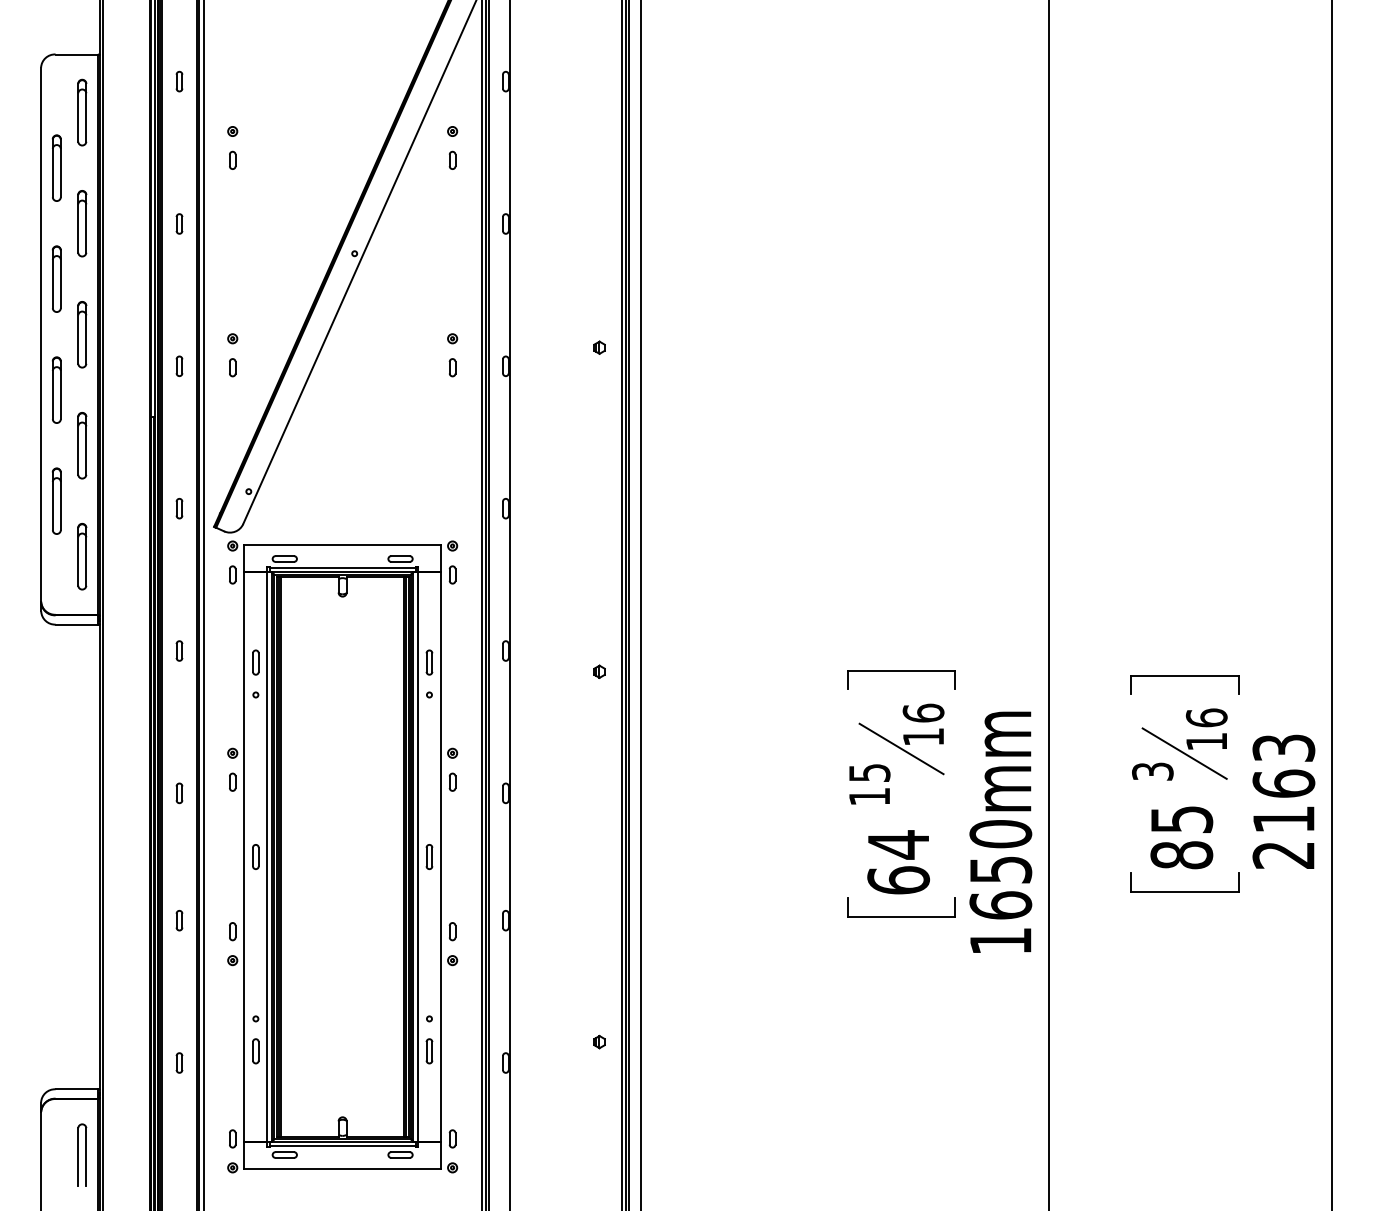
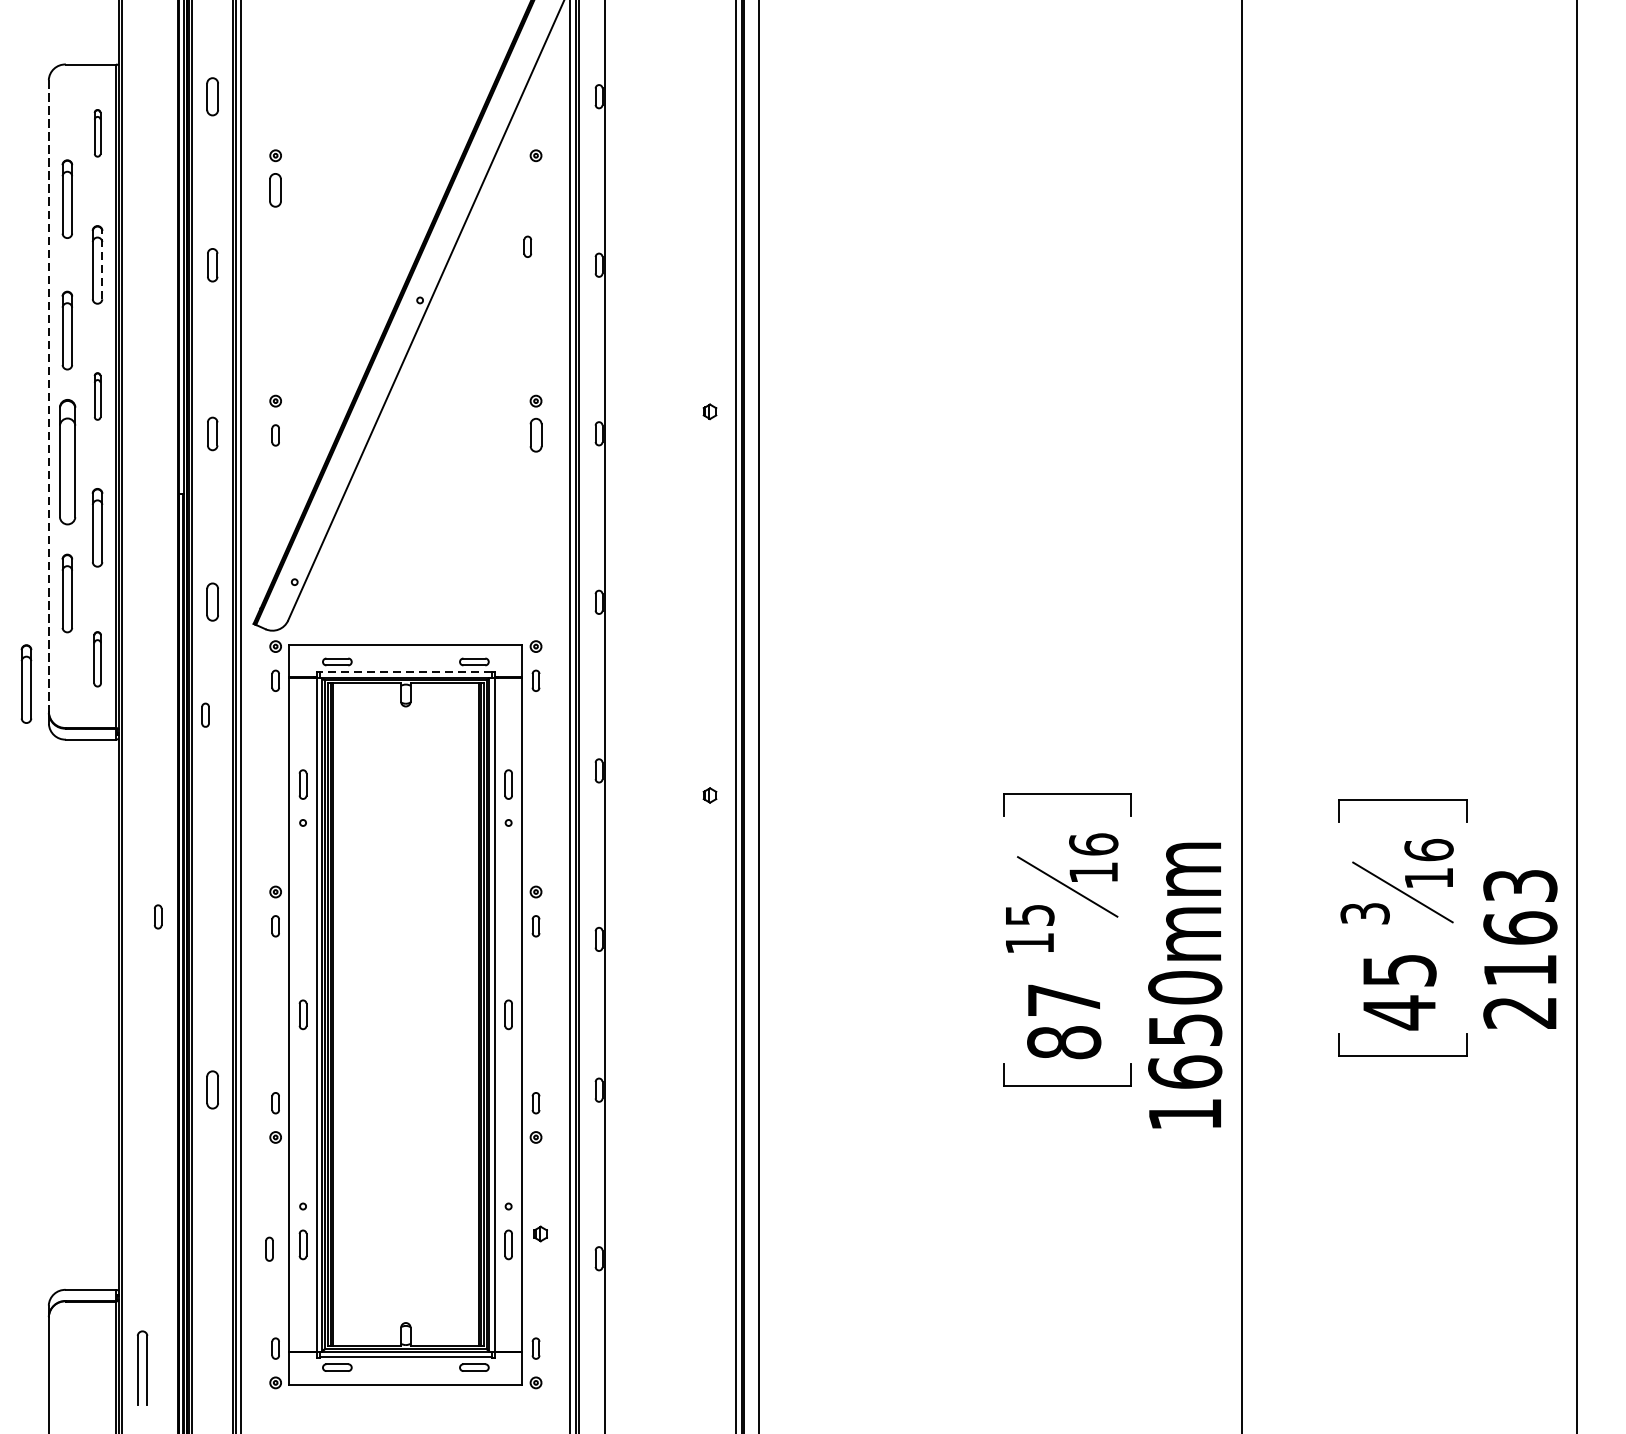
part: (179, 81) -> (212, 96), size x1.6
part: (82, 112) -> (97, 133), size x0.6
part: (232, 159) -> (275, 188), size x1.6
part: (452, 159) -> (527, 245), moved
line: (86, 223) -> (102, 264), solid -> dashed
part: (179, 223) -> (212, 264), size x1.4
line: (41, 334) -> (49, 396), solid -> dashed
part: (82, 334) -> (97, 396), size x0.6
part: (179, 365) -> (212, 432), size x1.4
part: (452, 367) -> (535, 435), size x1.6
part: (56, 389) -> (67, 461), size x1.6
part: (179, 508) -> (212, 602), size x1.6
part: (82, 556) -> (97, 658), size x0.7
line: (342, 567) -> (405, 672), solid -> dashed
part: (22, 577) -> (26, 683), added
part: (179, 650) -> (205, 714), moved
part: (179, 793) -> (158, 917), moved
text: (1181, 855) -> (1399, 1013), 85 -> 45
text: (898, 862) -> (1064, 1021), 64 -> 87
part: (179, 920) -> (212, 1089), size x1.6
part: (599, 1041) -> (540, 1233), moved
part: (179, 1062) -> (269, 1248), moved
part: (82, 1154) -> (142, 1367), moved

